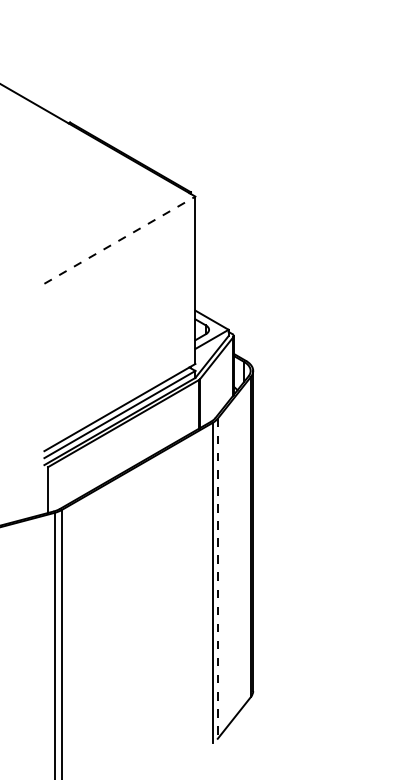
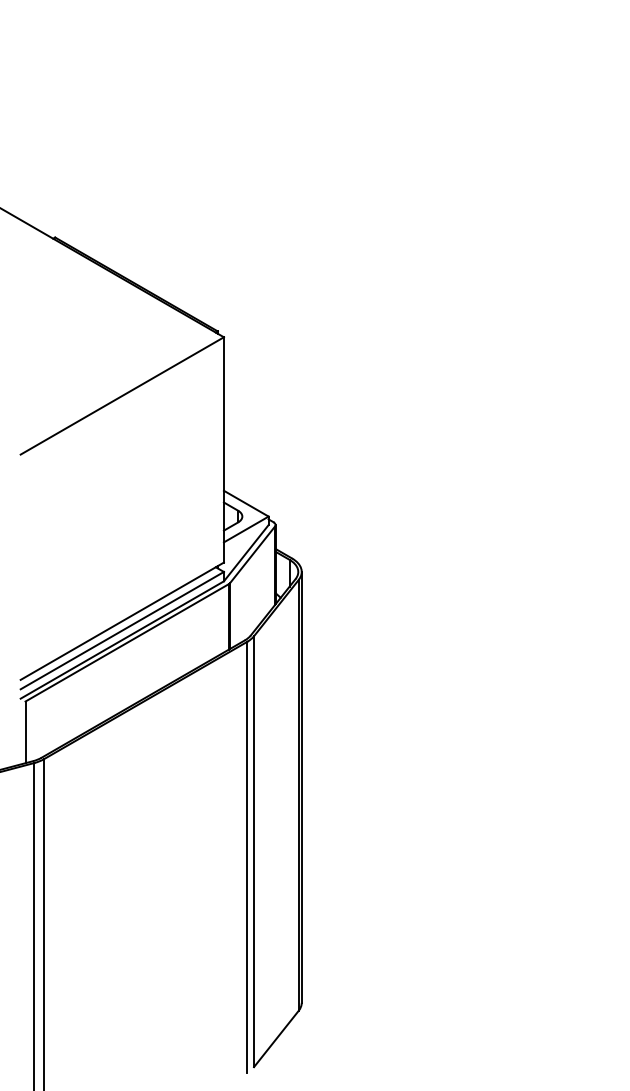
line: (120, 239) -> (122, 395), dashed -> solid
line: (218, 579) -> (254, 852), dashed -> solid

